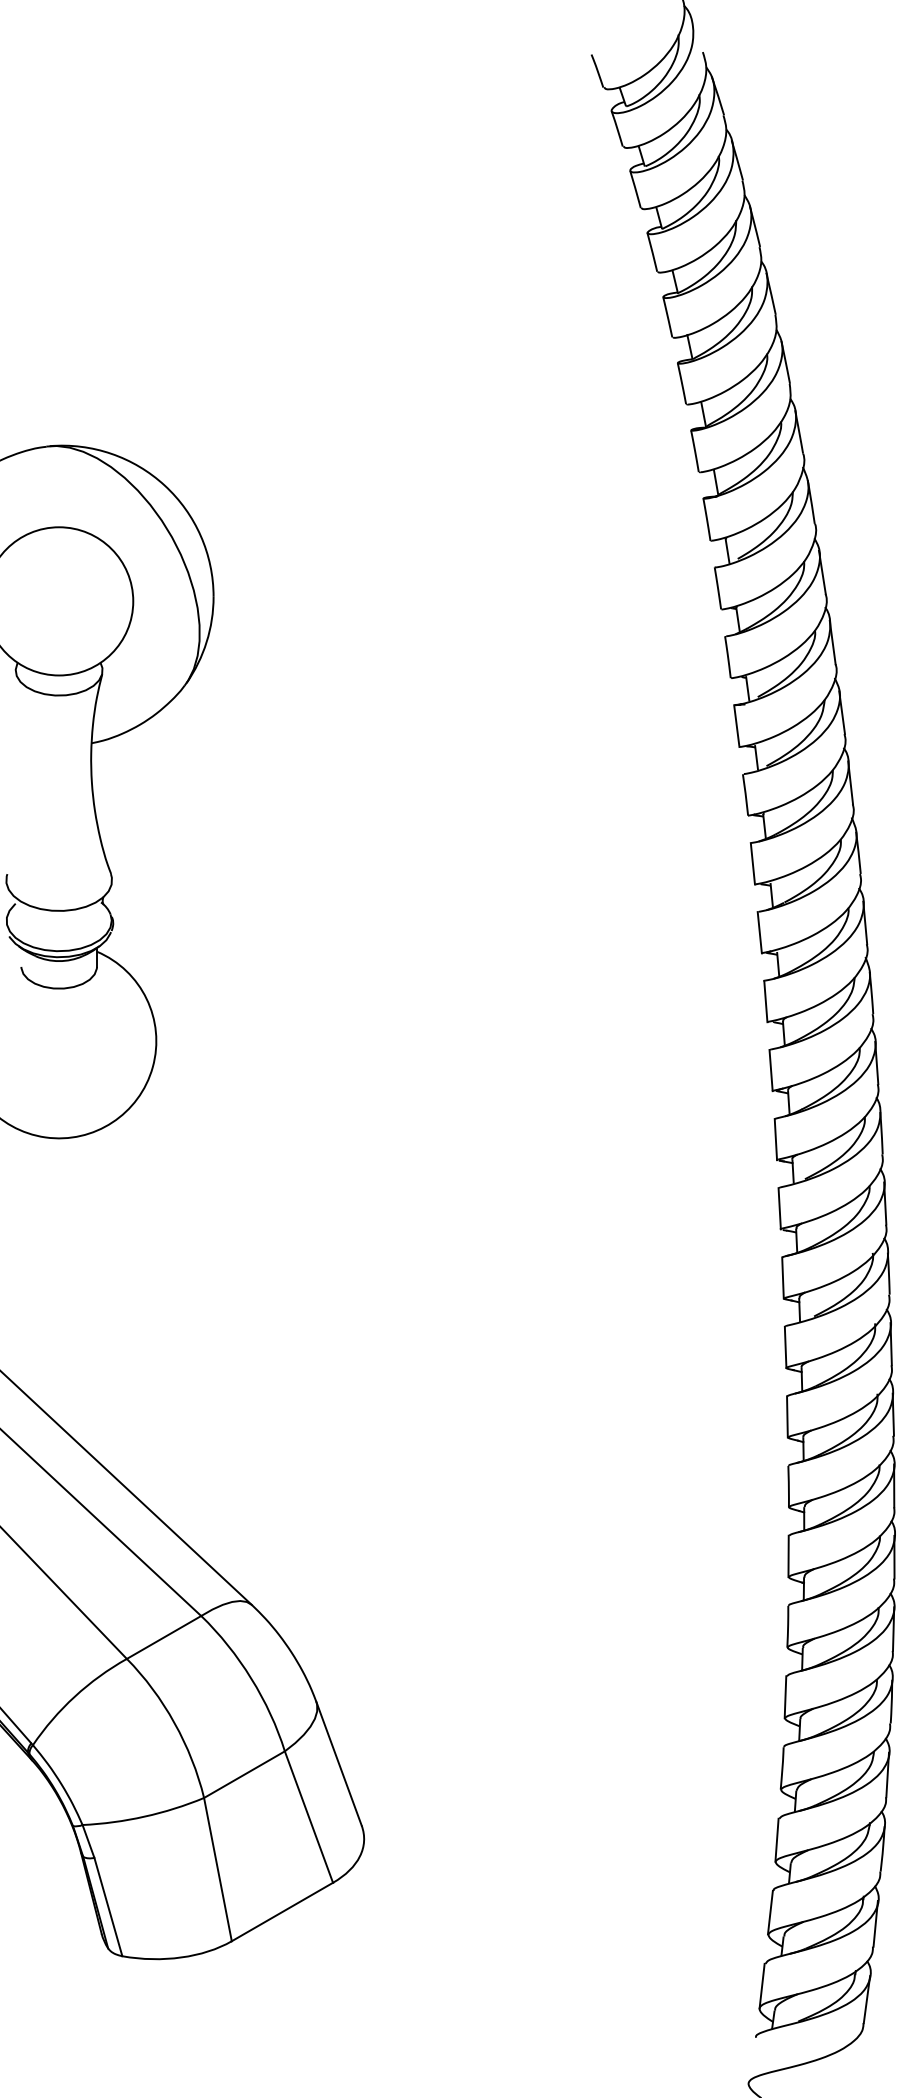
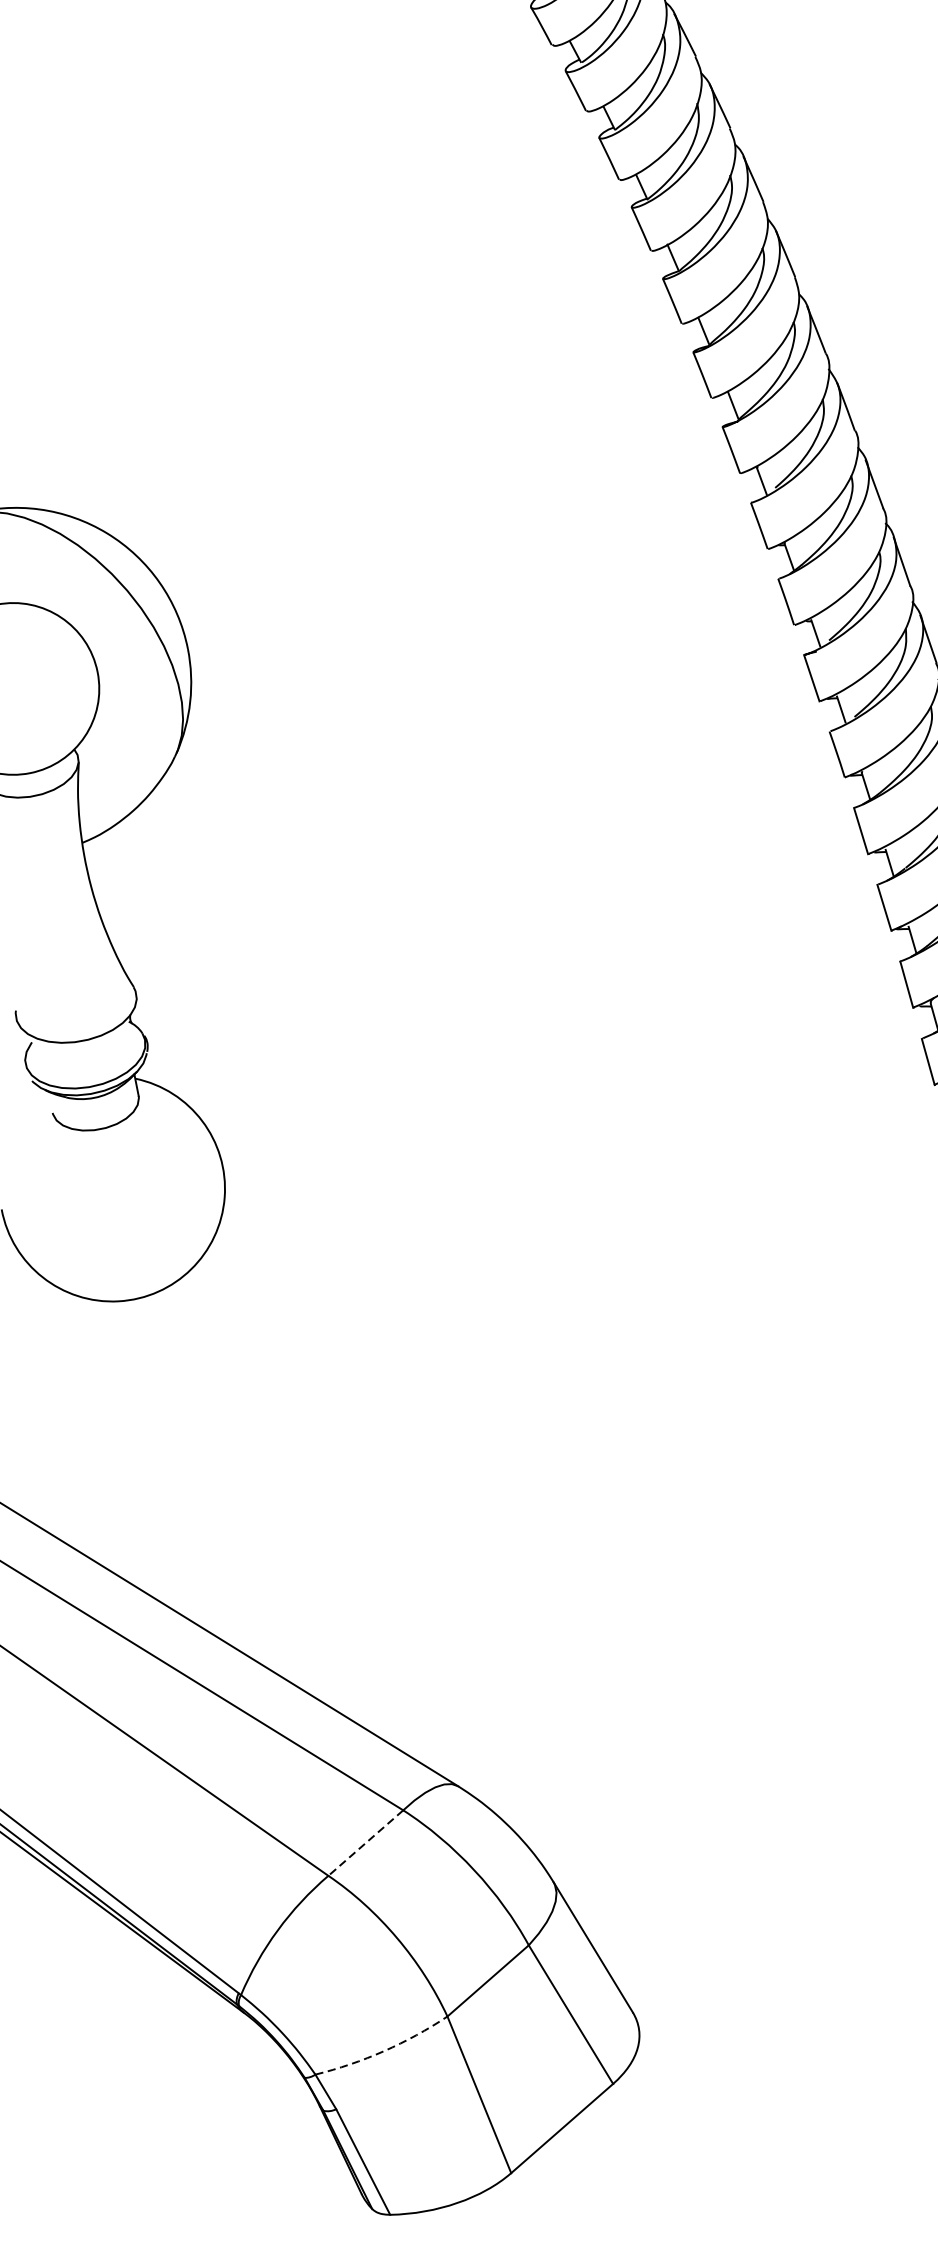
line: (164, 1637) -> (366, 1843), solid -> dashed
arc: (144, 1816) -> (383, 2050), solid -> dashed

